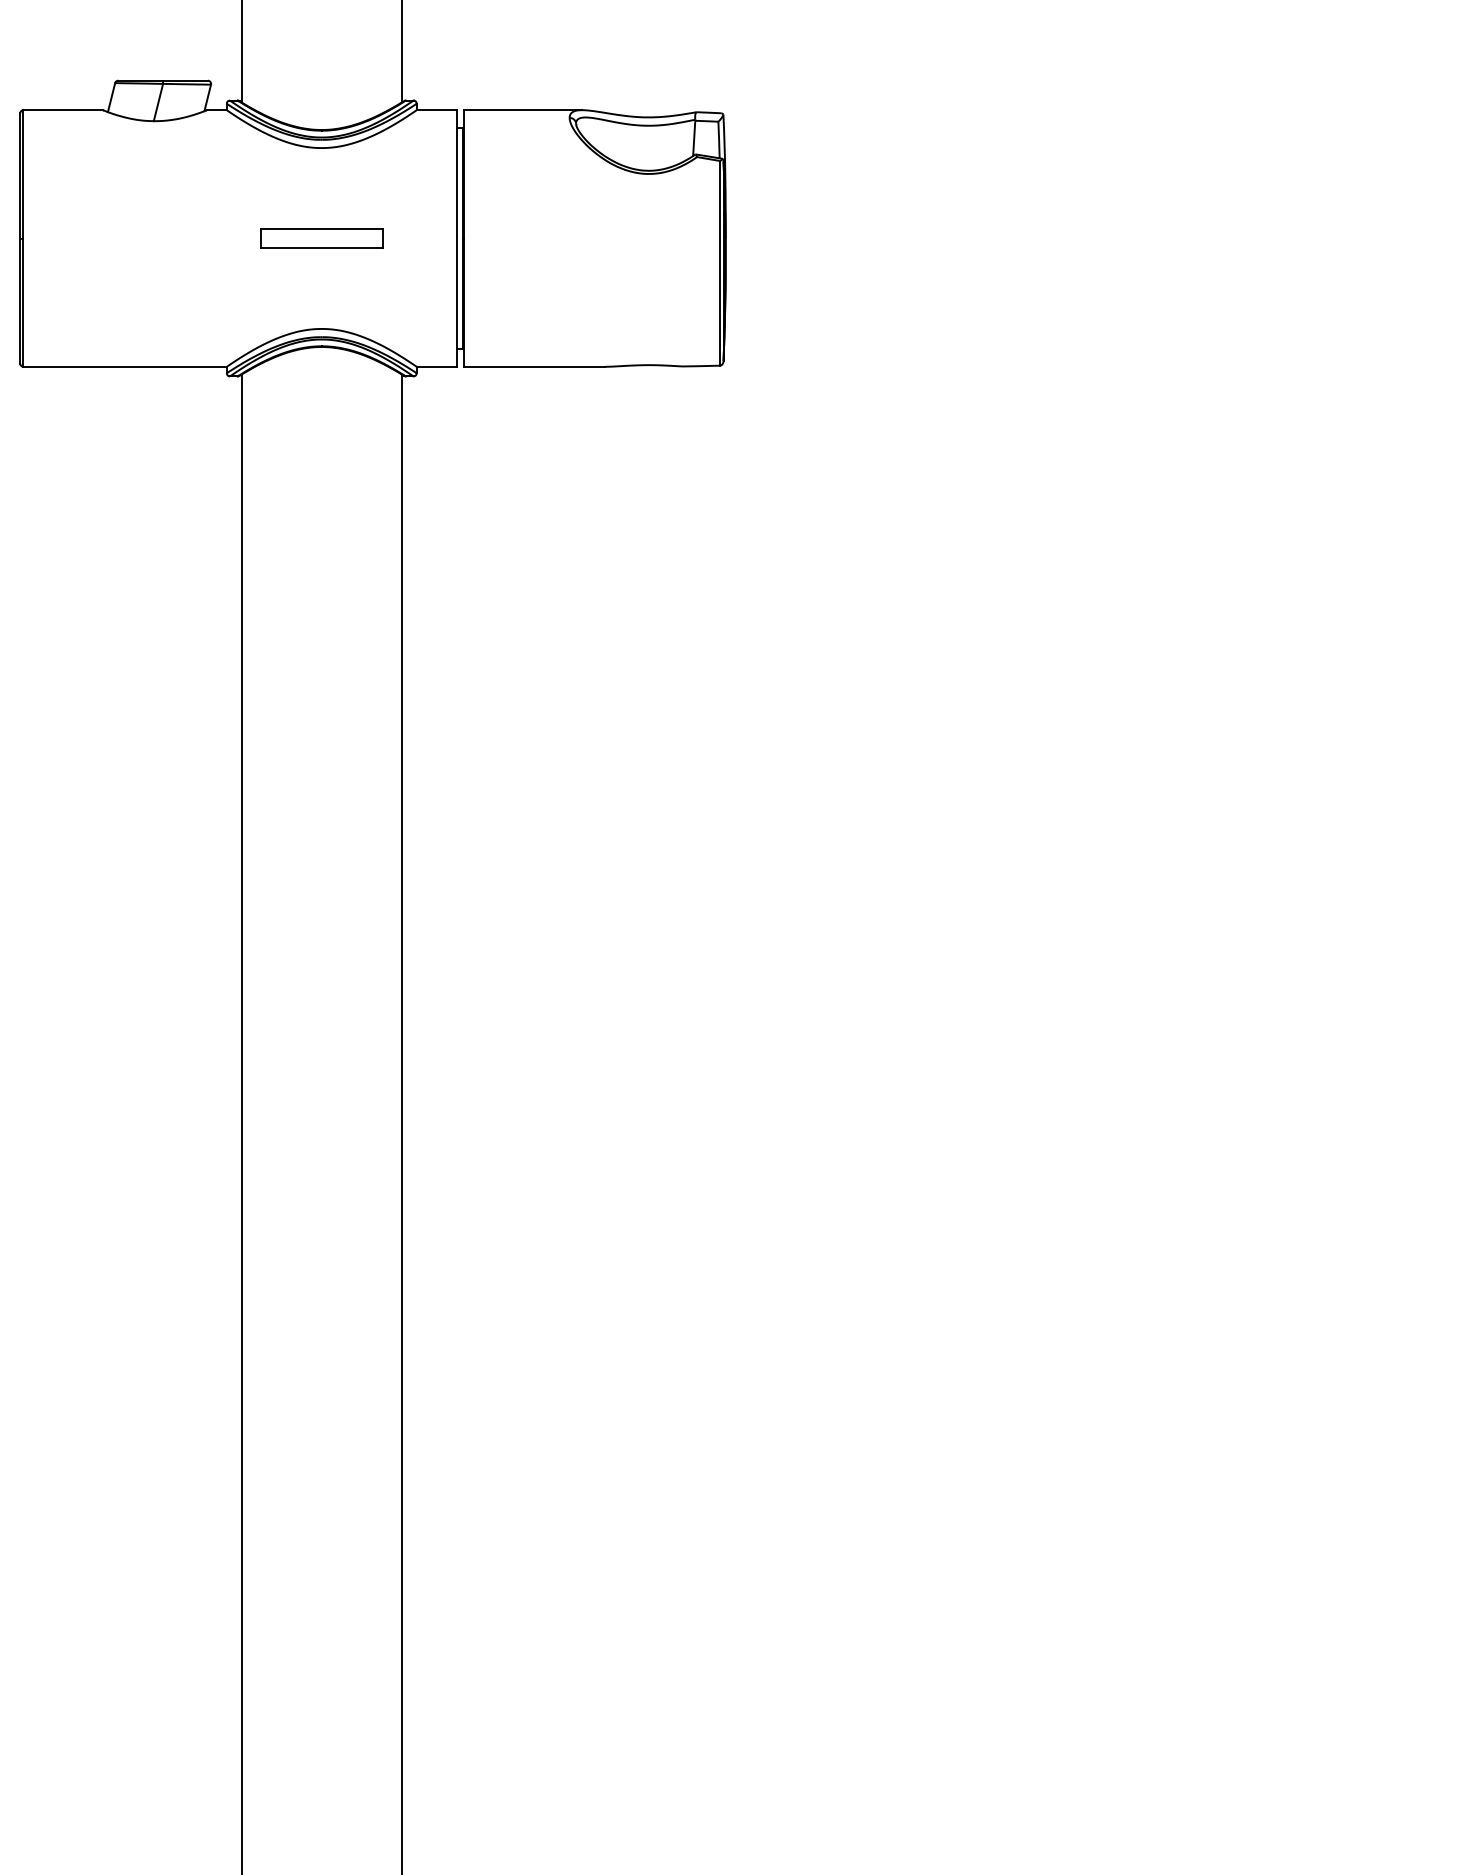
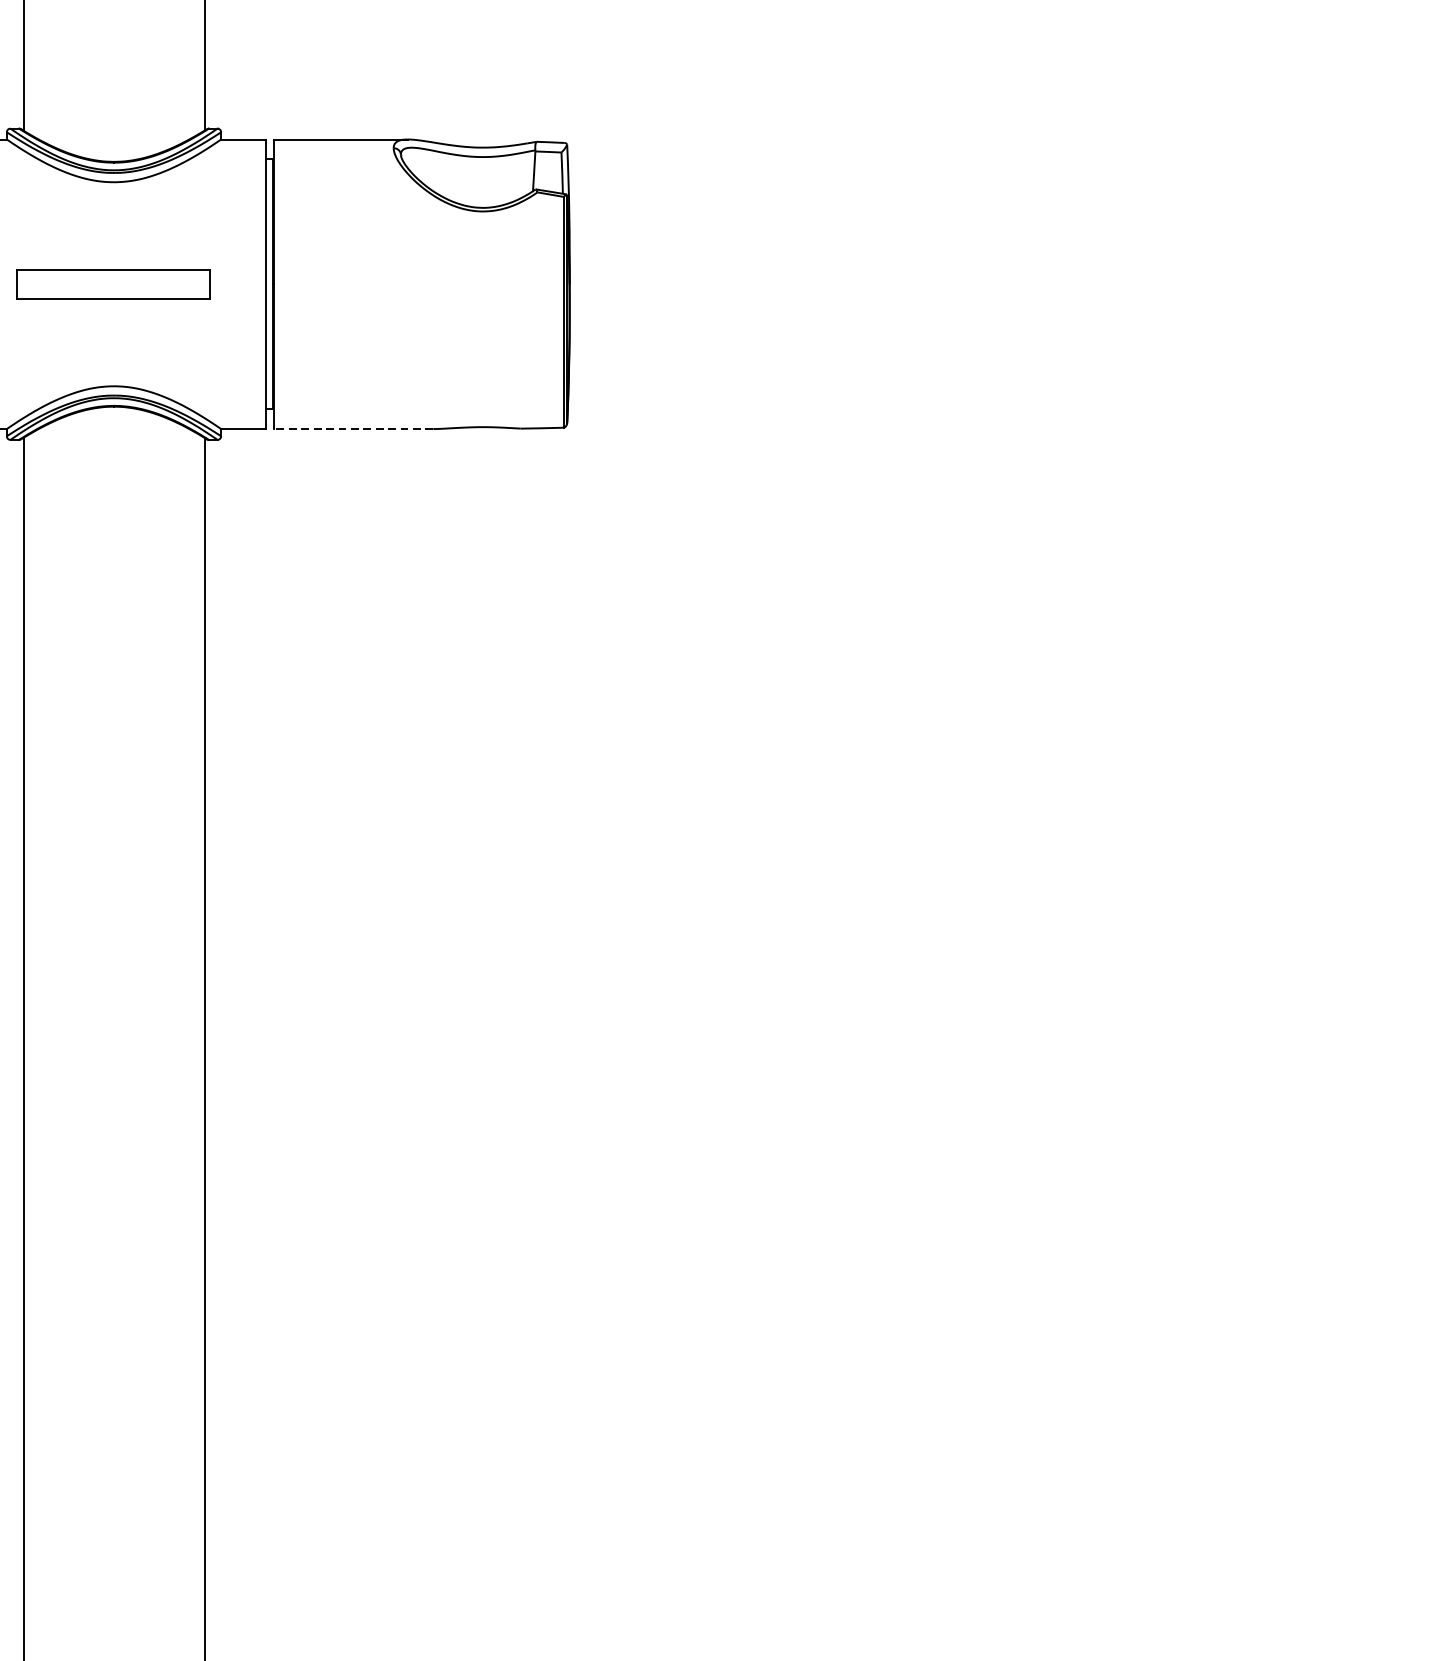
part: (321, 238) -> (113, 284), size x1.4
line: (534, 366) -> (354, 428), solid -> dashed

